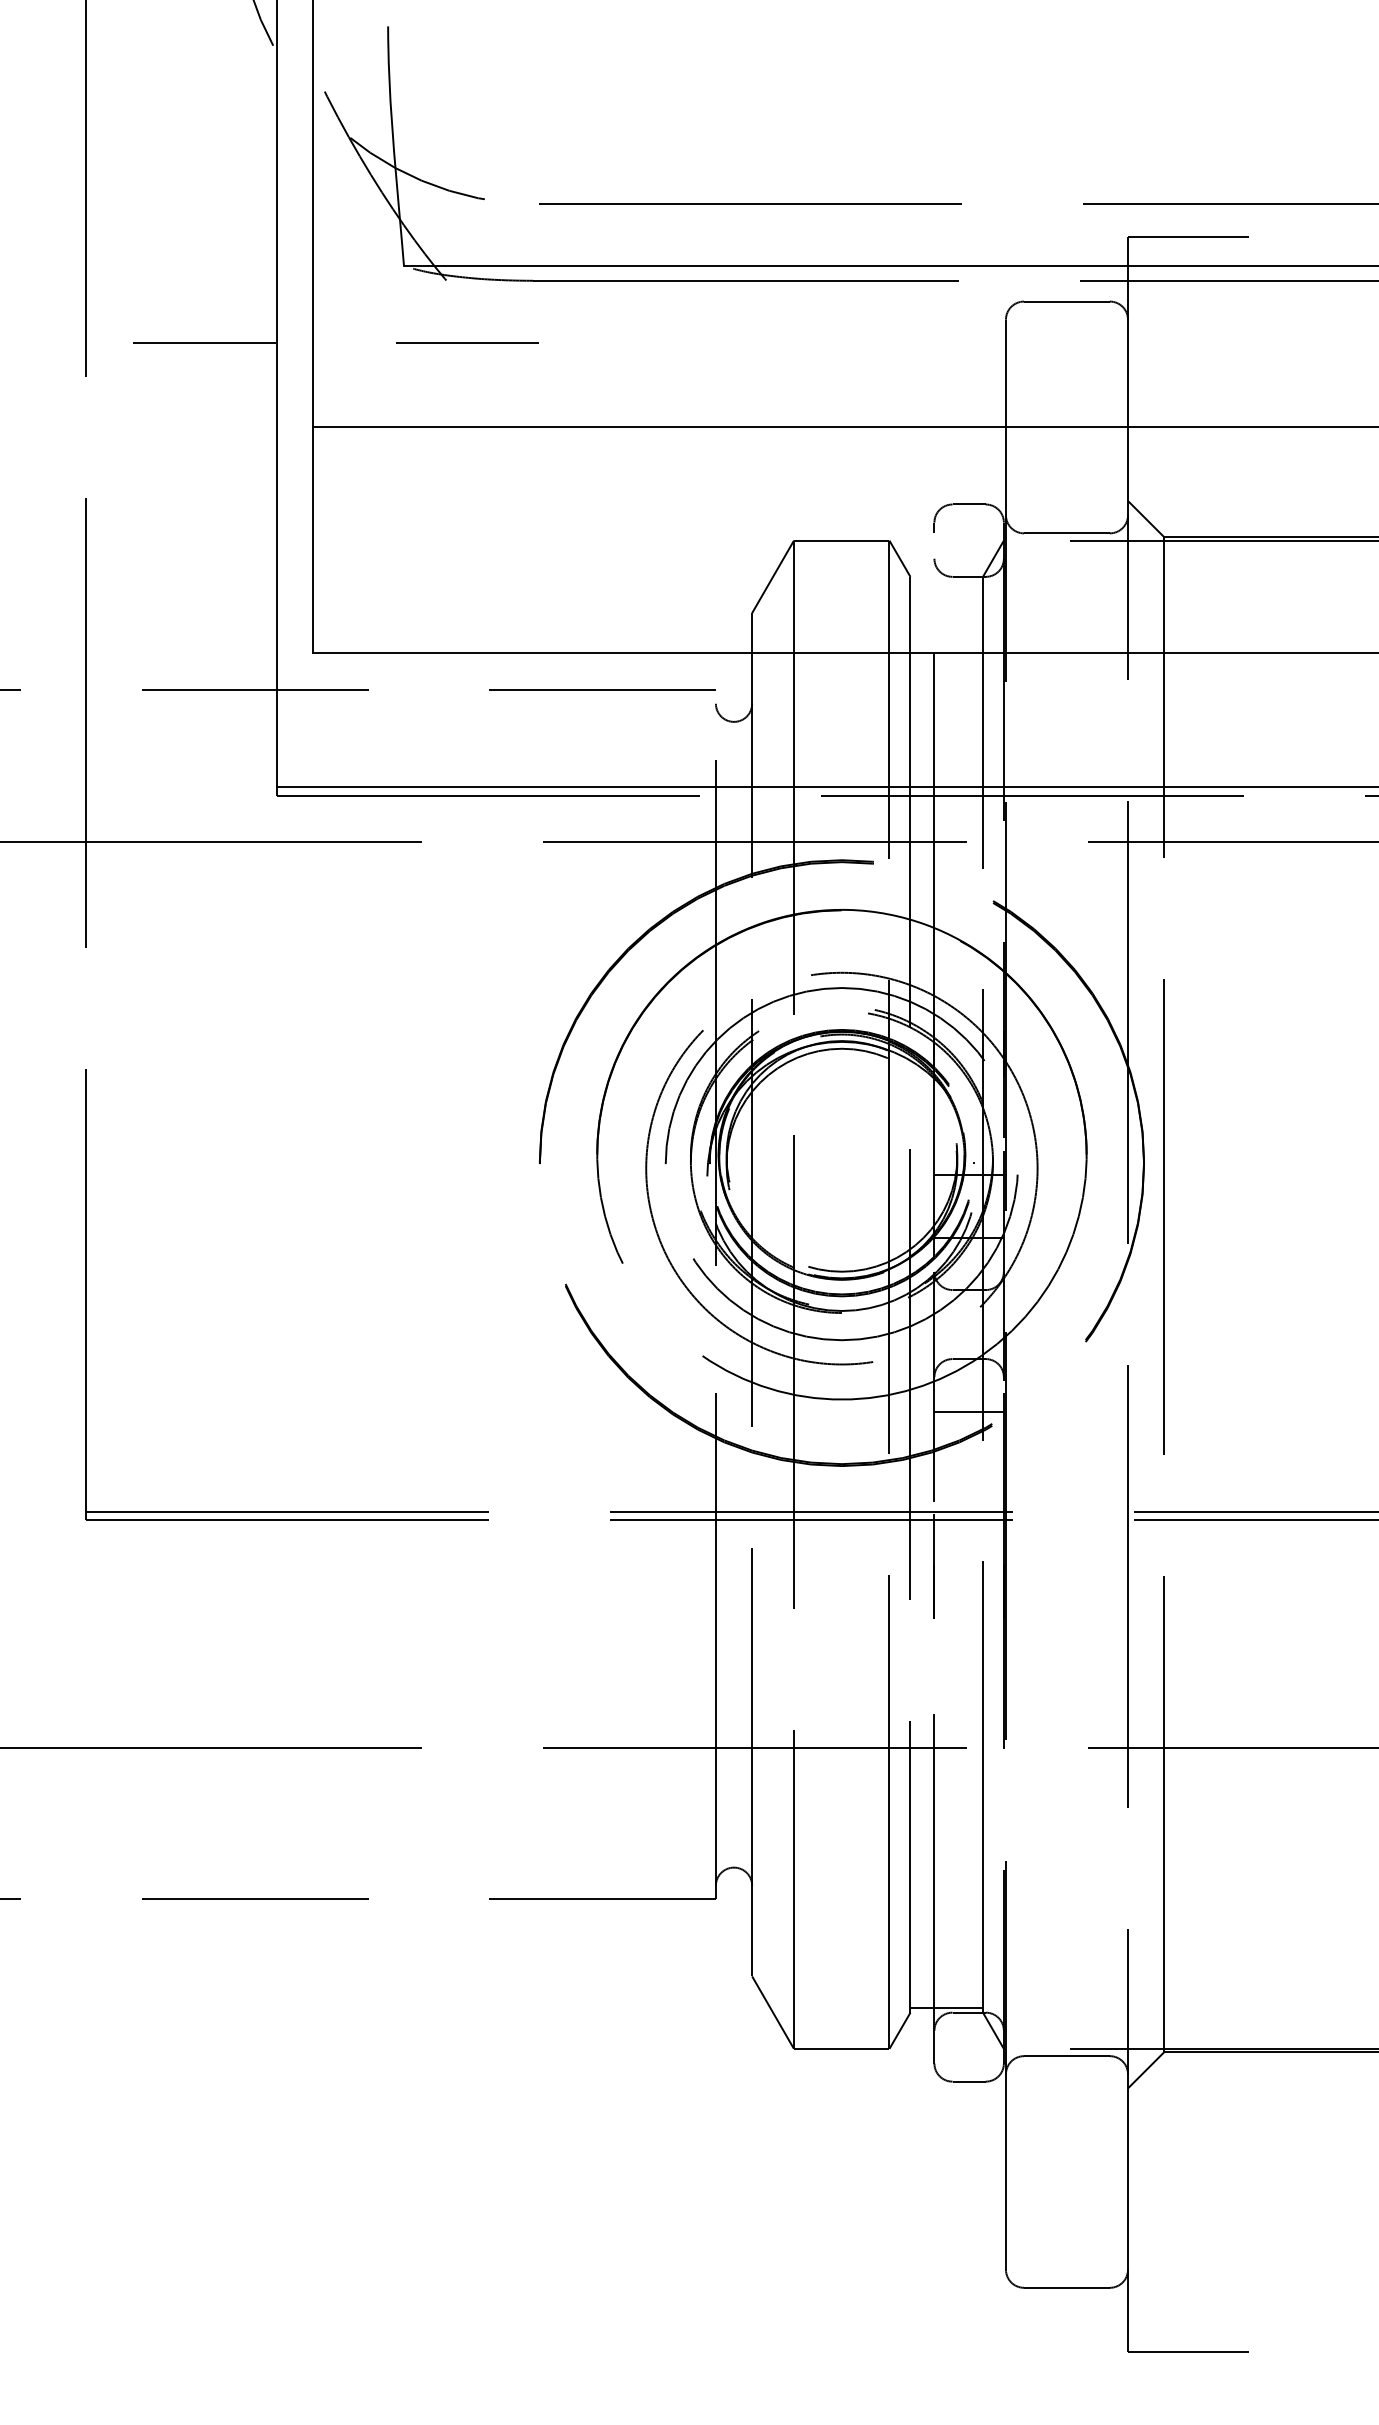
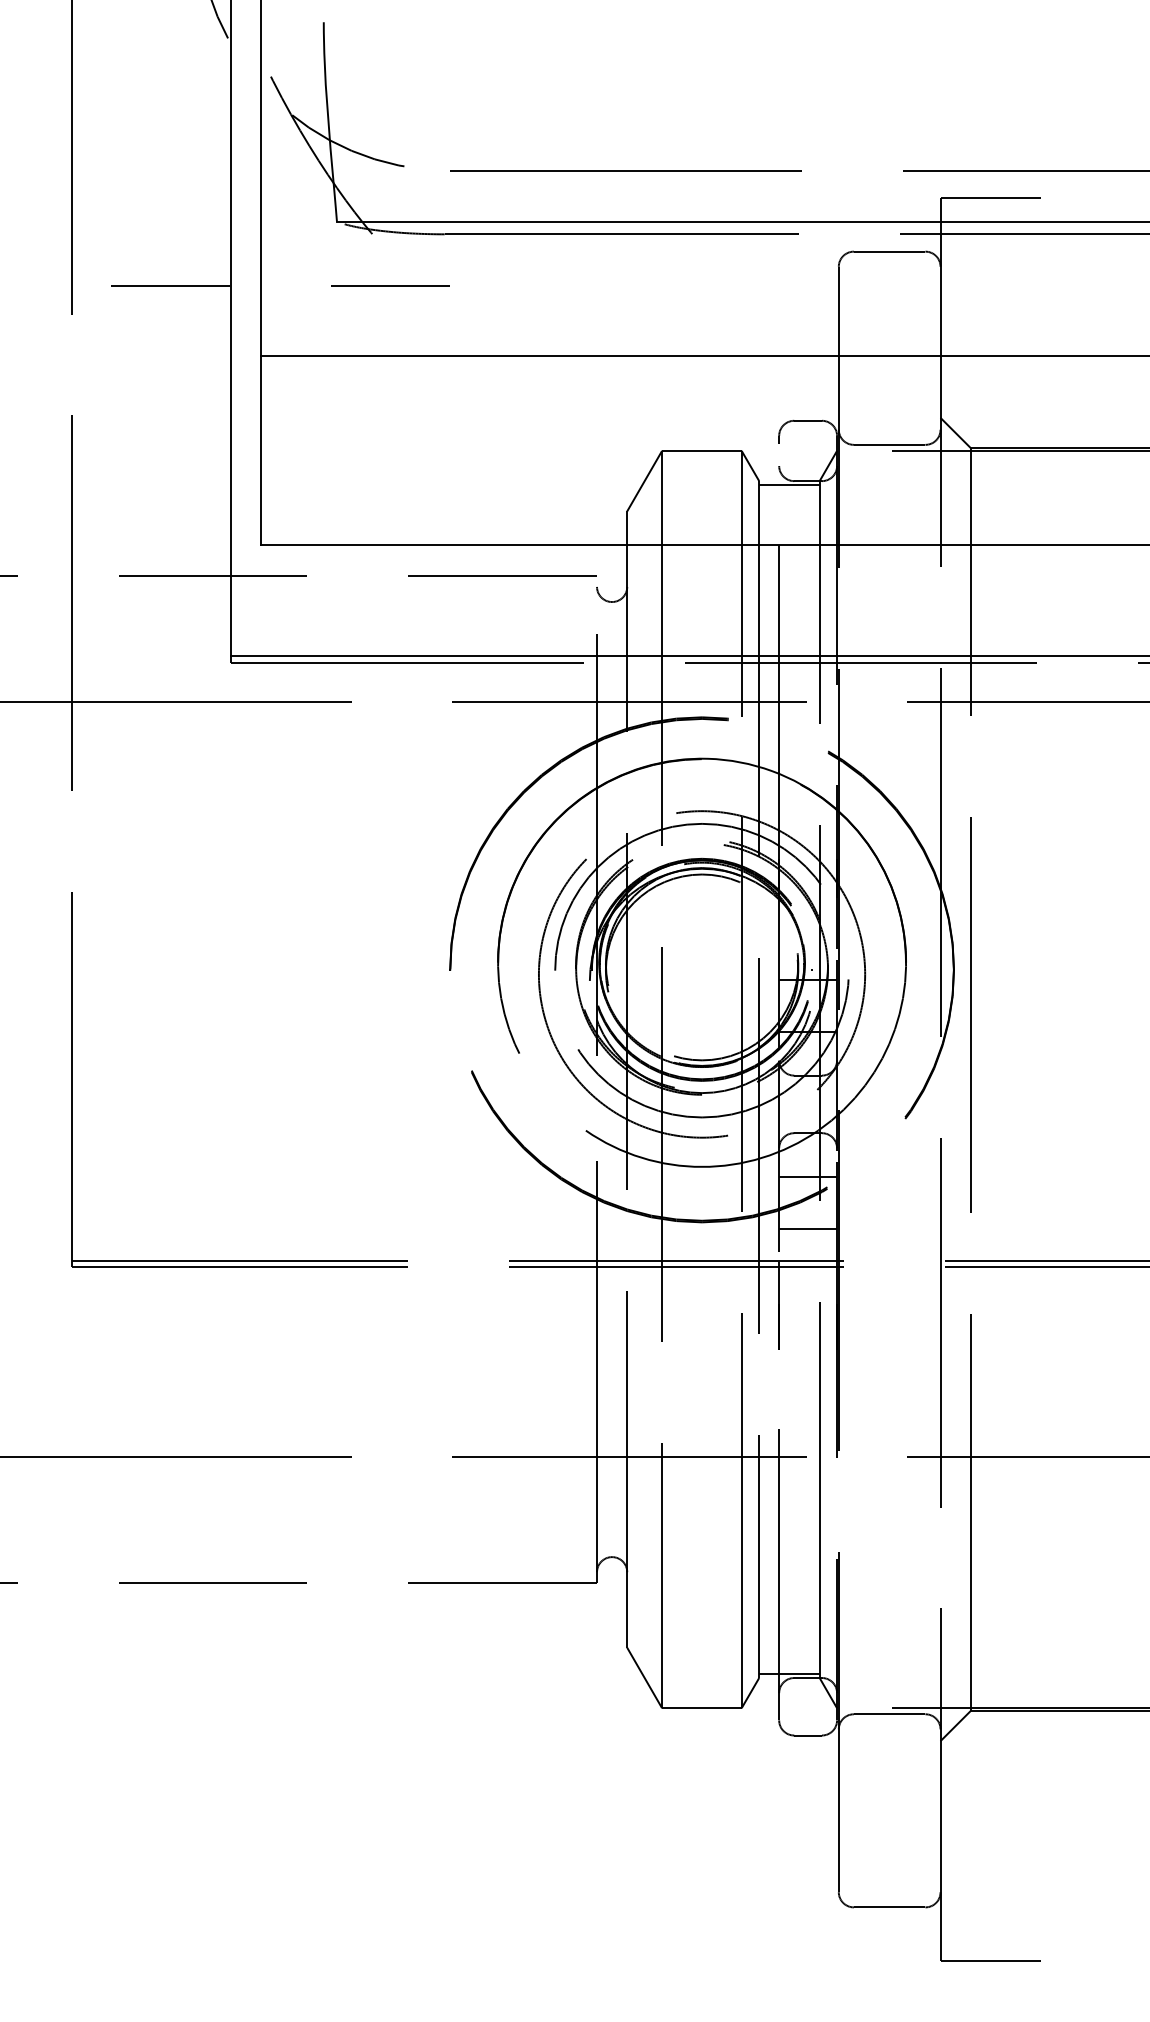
line: (946, 581) -> (789, 484), added
line: (968, 1474) -> (807, 1229), added

